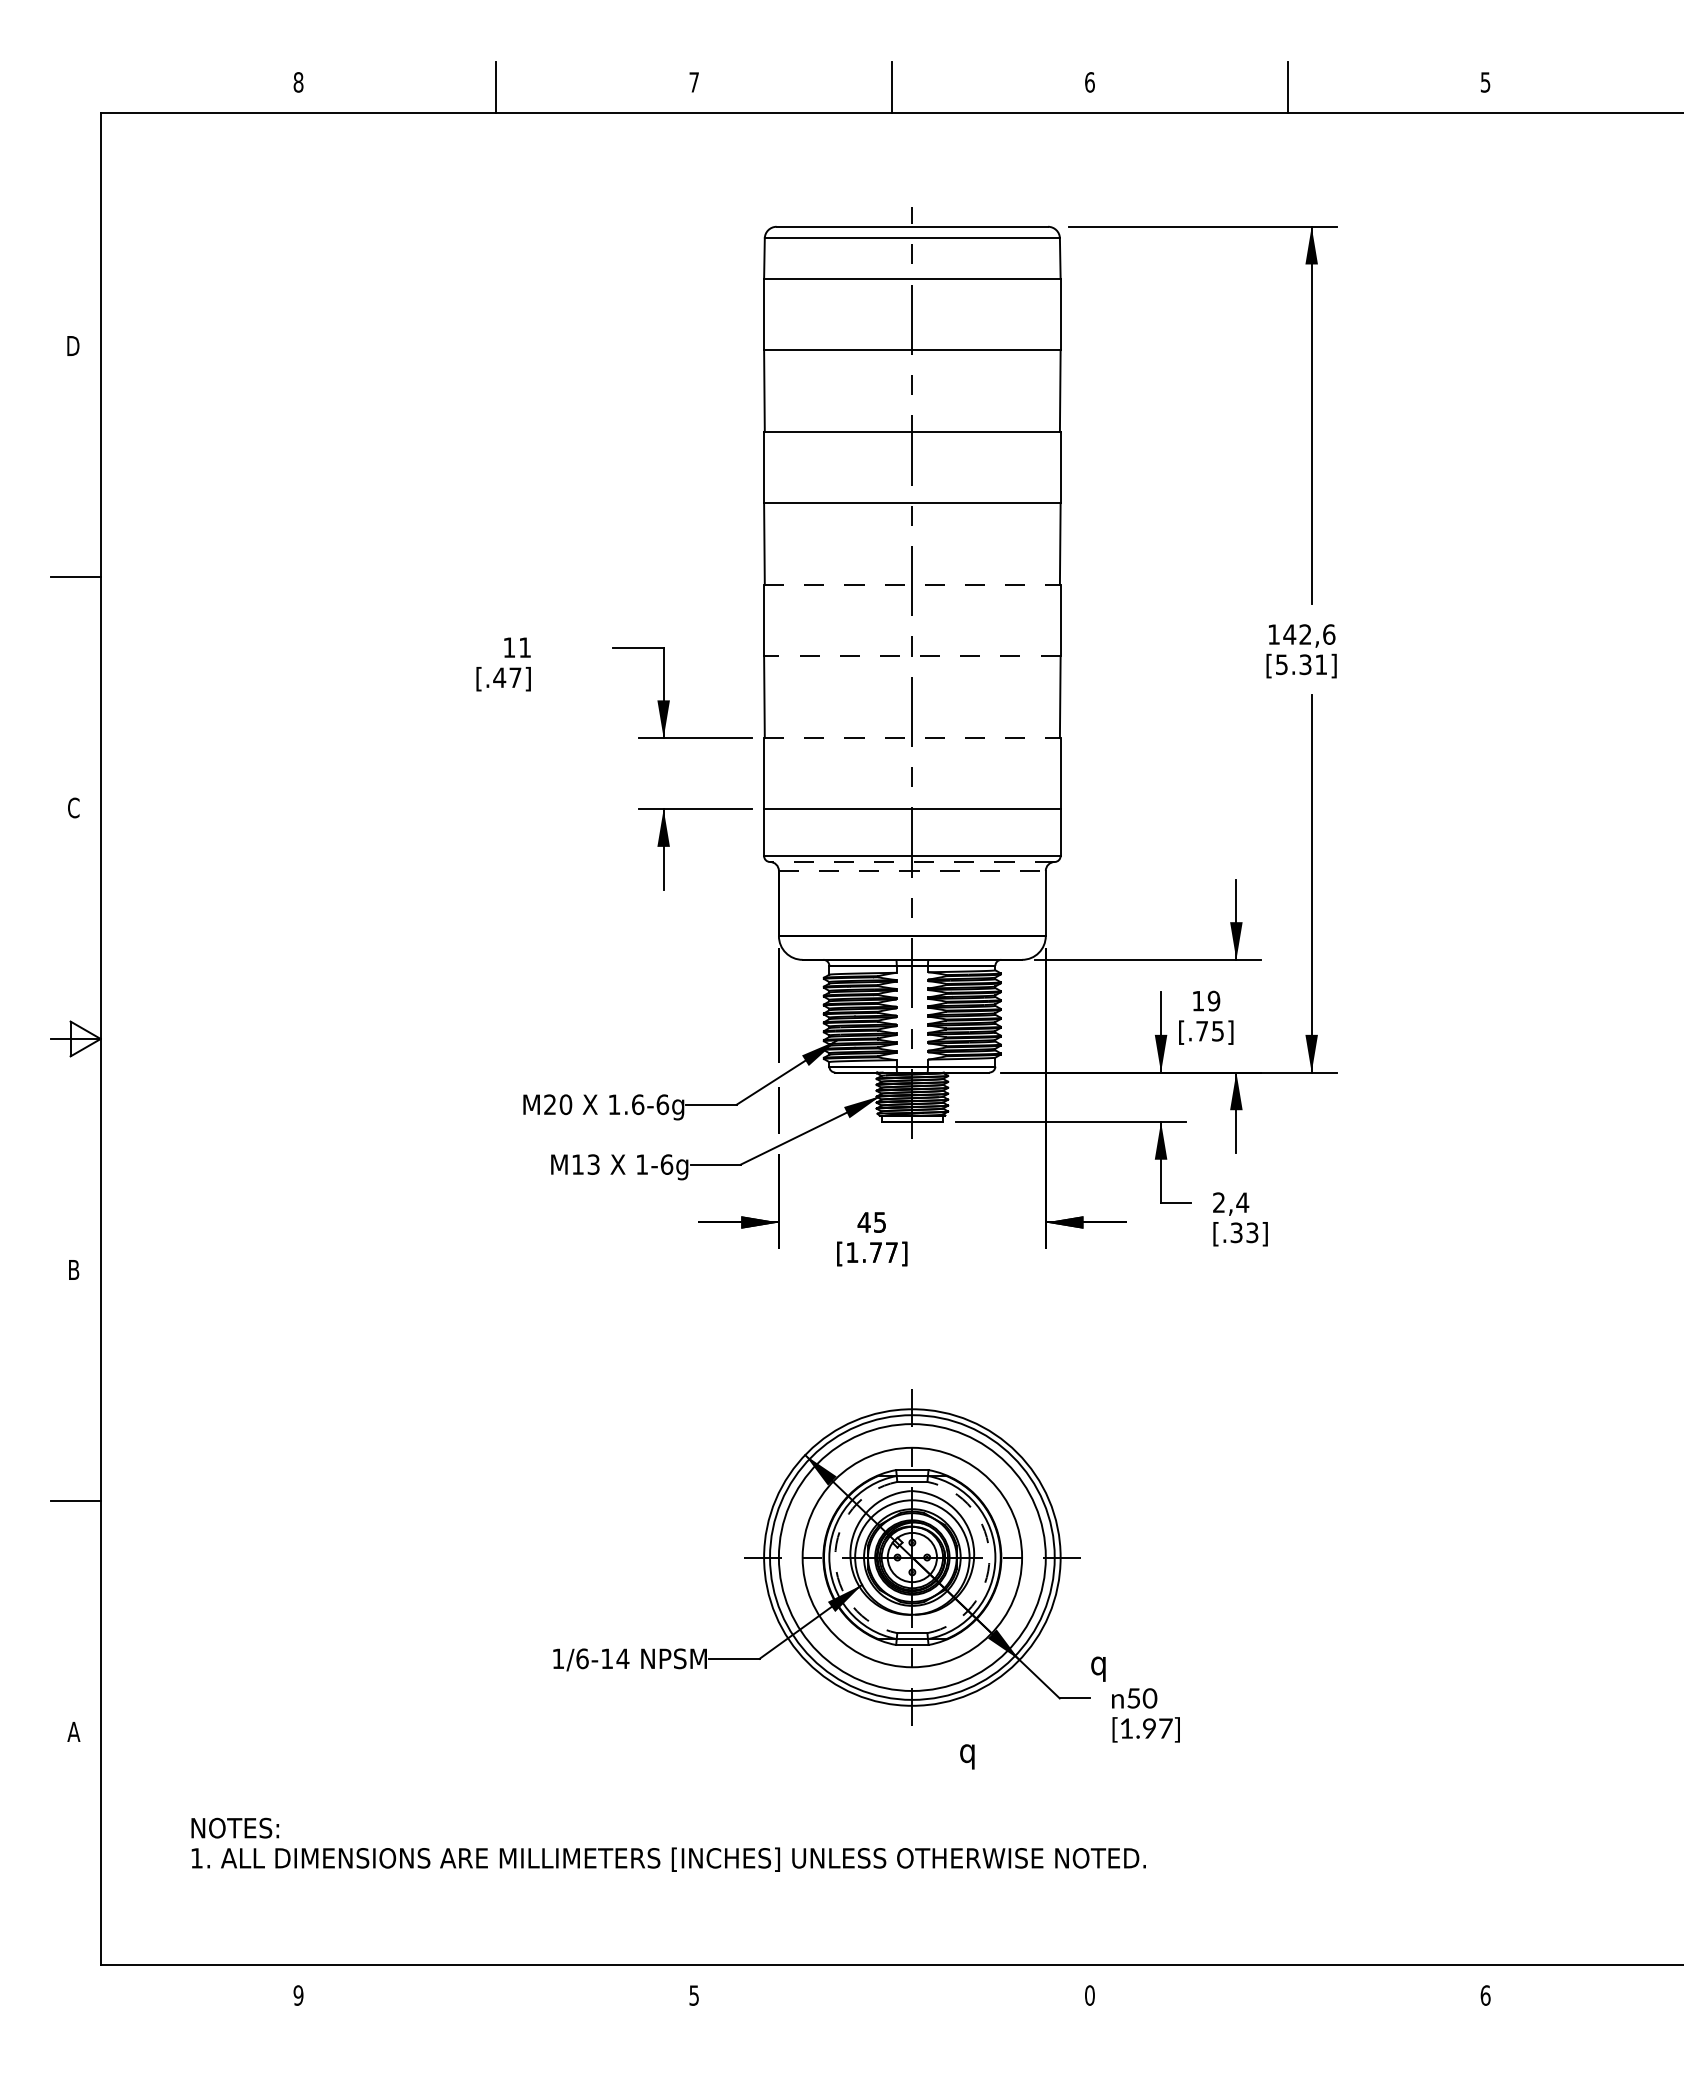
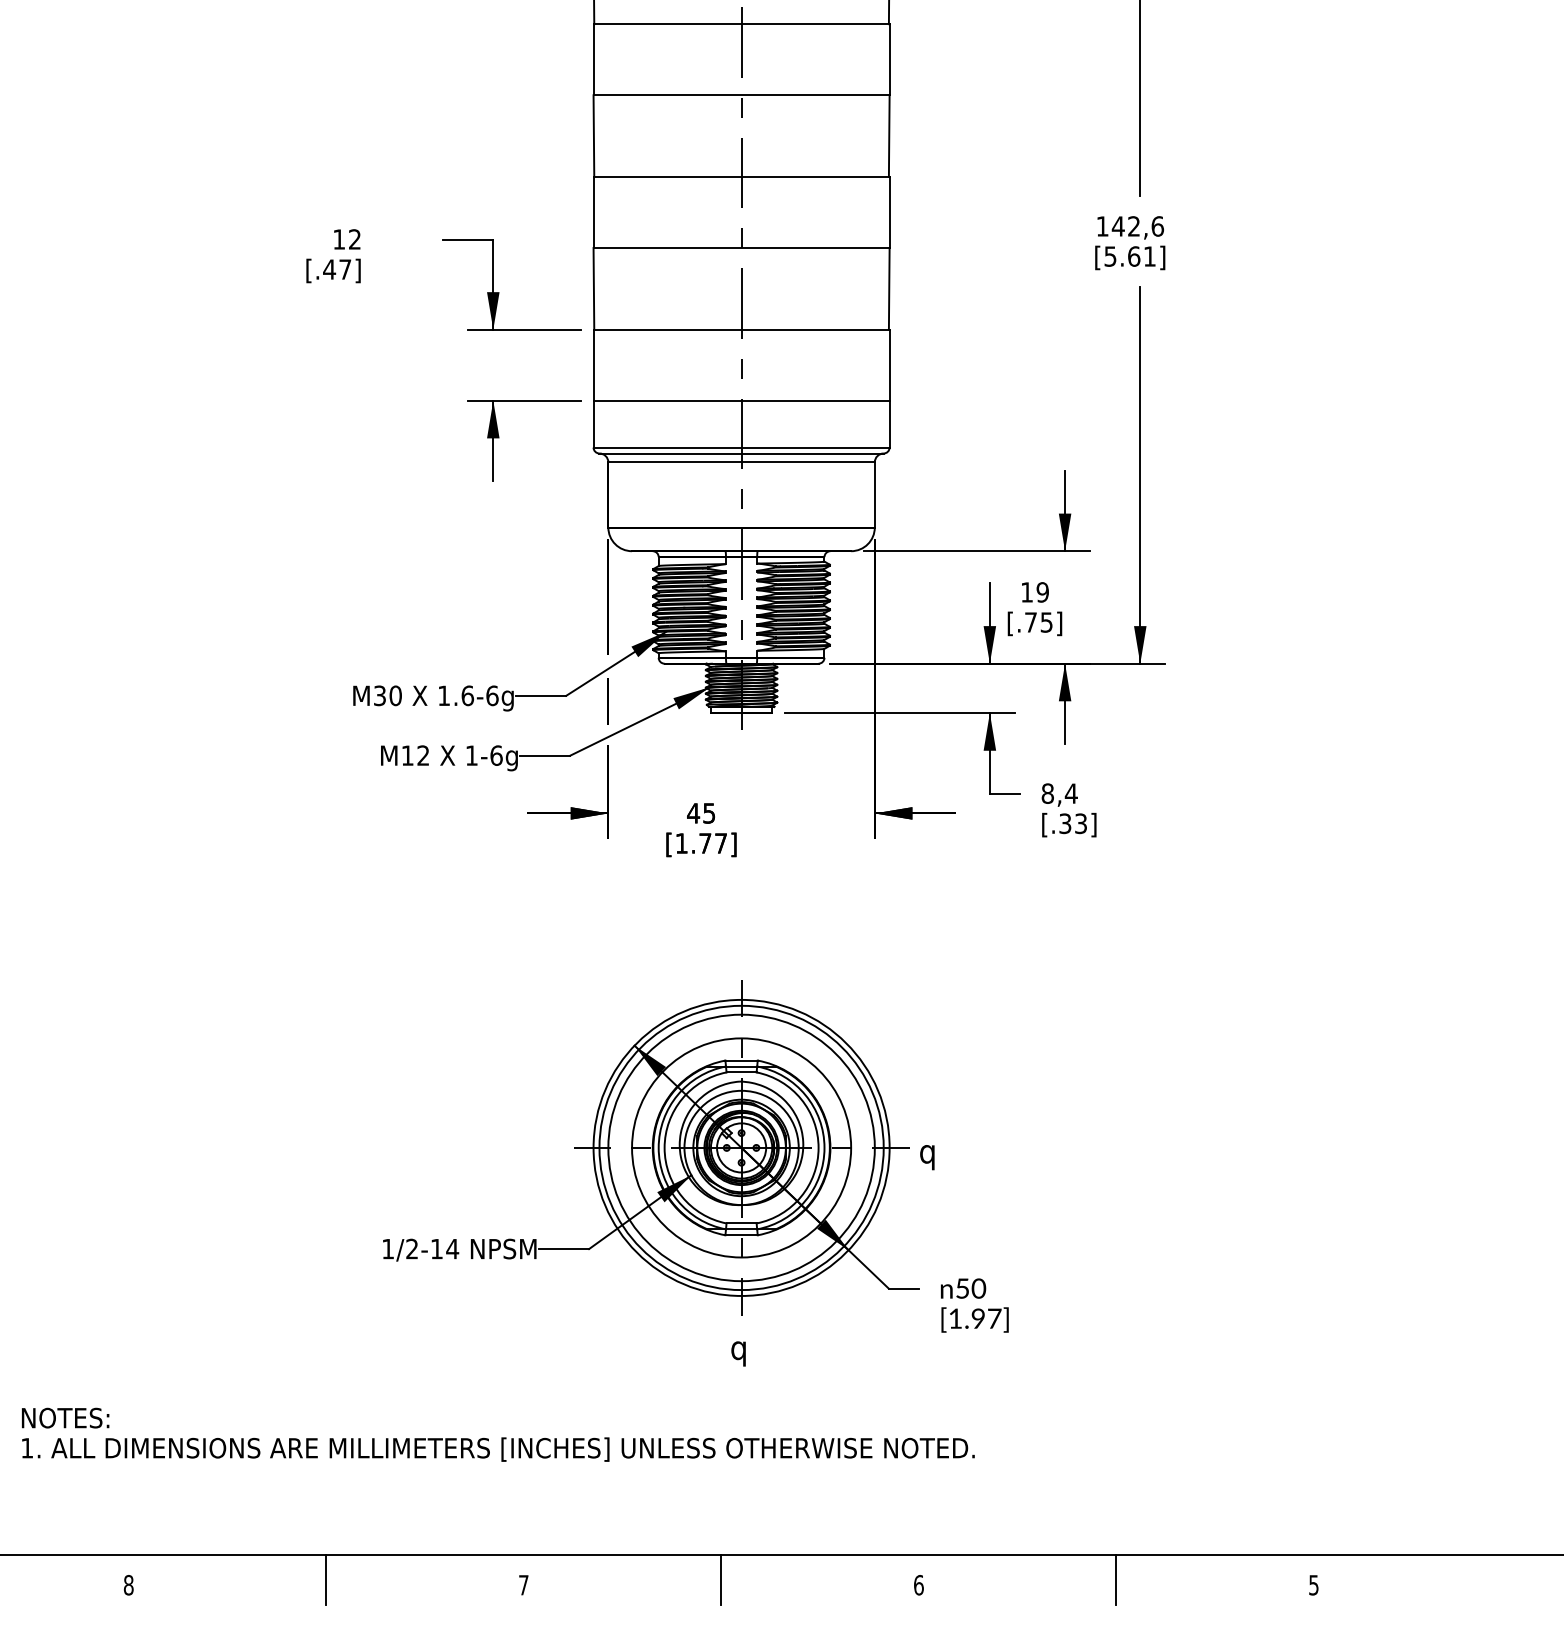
line: (912, 585) -> (741, 177), dashed -> solid
text: (524, 647) -> (354, 239), 11 -> 12
line: (911, 656) -> (740, 248), dashed -> solid
text: (1305, 664) -> (1134, 256), [5.31] -> [5.61]
line: (912, 738) -> (741, 330), dashed -> solid
line: (911, 862) -> (740, 454), dashed -> solid
line: (912, 870) -> (741, 461), dashed -> solid
text: (550, 1104) -> (380, 695), M20 -> M30
text: (593, 1164) -> (423, 755), M13 -> M12
text: (1219, 1202) -> (1048, 793), 2,4 -> 8,4
arc: (835, 1557) -> (664, 1147), dashed -> solid
arc: (989, 1557) -> (818, 1147), dashed -> solid
text: (582, 1658) -> (412, 1248), 1/6-14 -> 1/2-14
text: (1098, 1668) -> (927, 1156), moved
text: (967, 1756) -> (738, 1353), moved
line: (496, 1990) -> (326, 1580), added
line: (892, 1990) -> (721, 1580), added
line: (1287, 1990) -> (1116, 1580), added
text: (298, 1995) -> (128, 1585), 9 -> 8
text: (693, 1995) -> (523, 1585), 5 -> 7
text: (1089, 1995) -> (918, 1585), 0 -> 6
text: (1485, 1995) -> (1313, 1585), 6 -> 5

